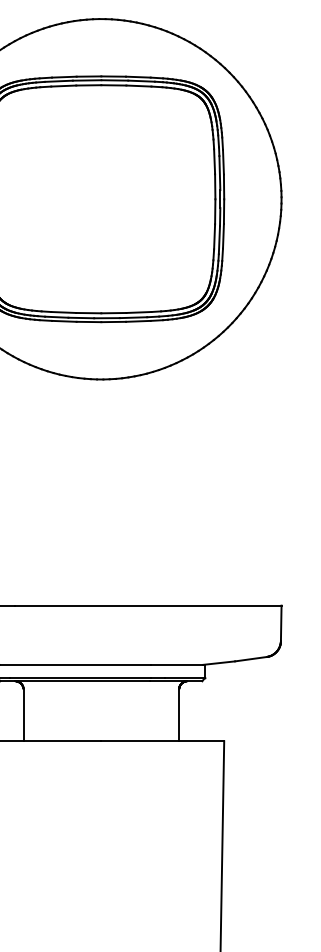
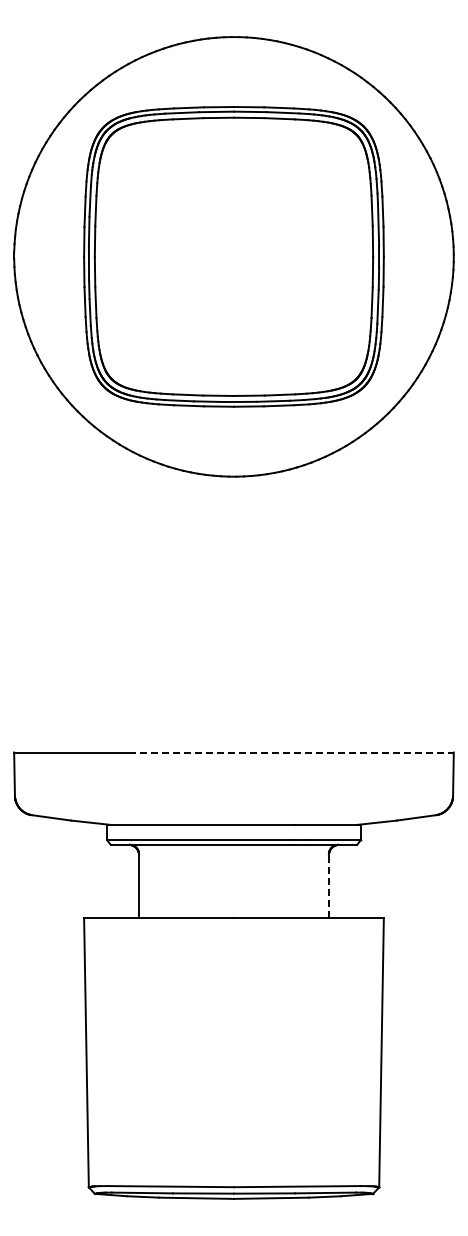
line: (148, 605) -> (291, 752), solid -> dashed
line: (178, 715) -> (328, 886), solid -> dashed

